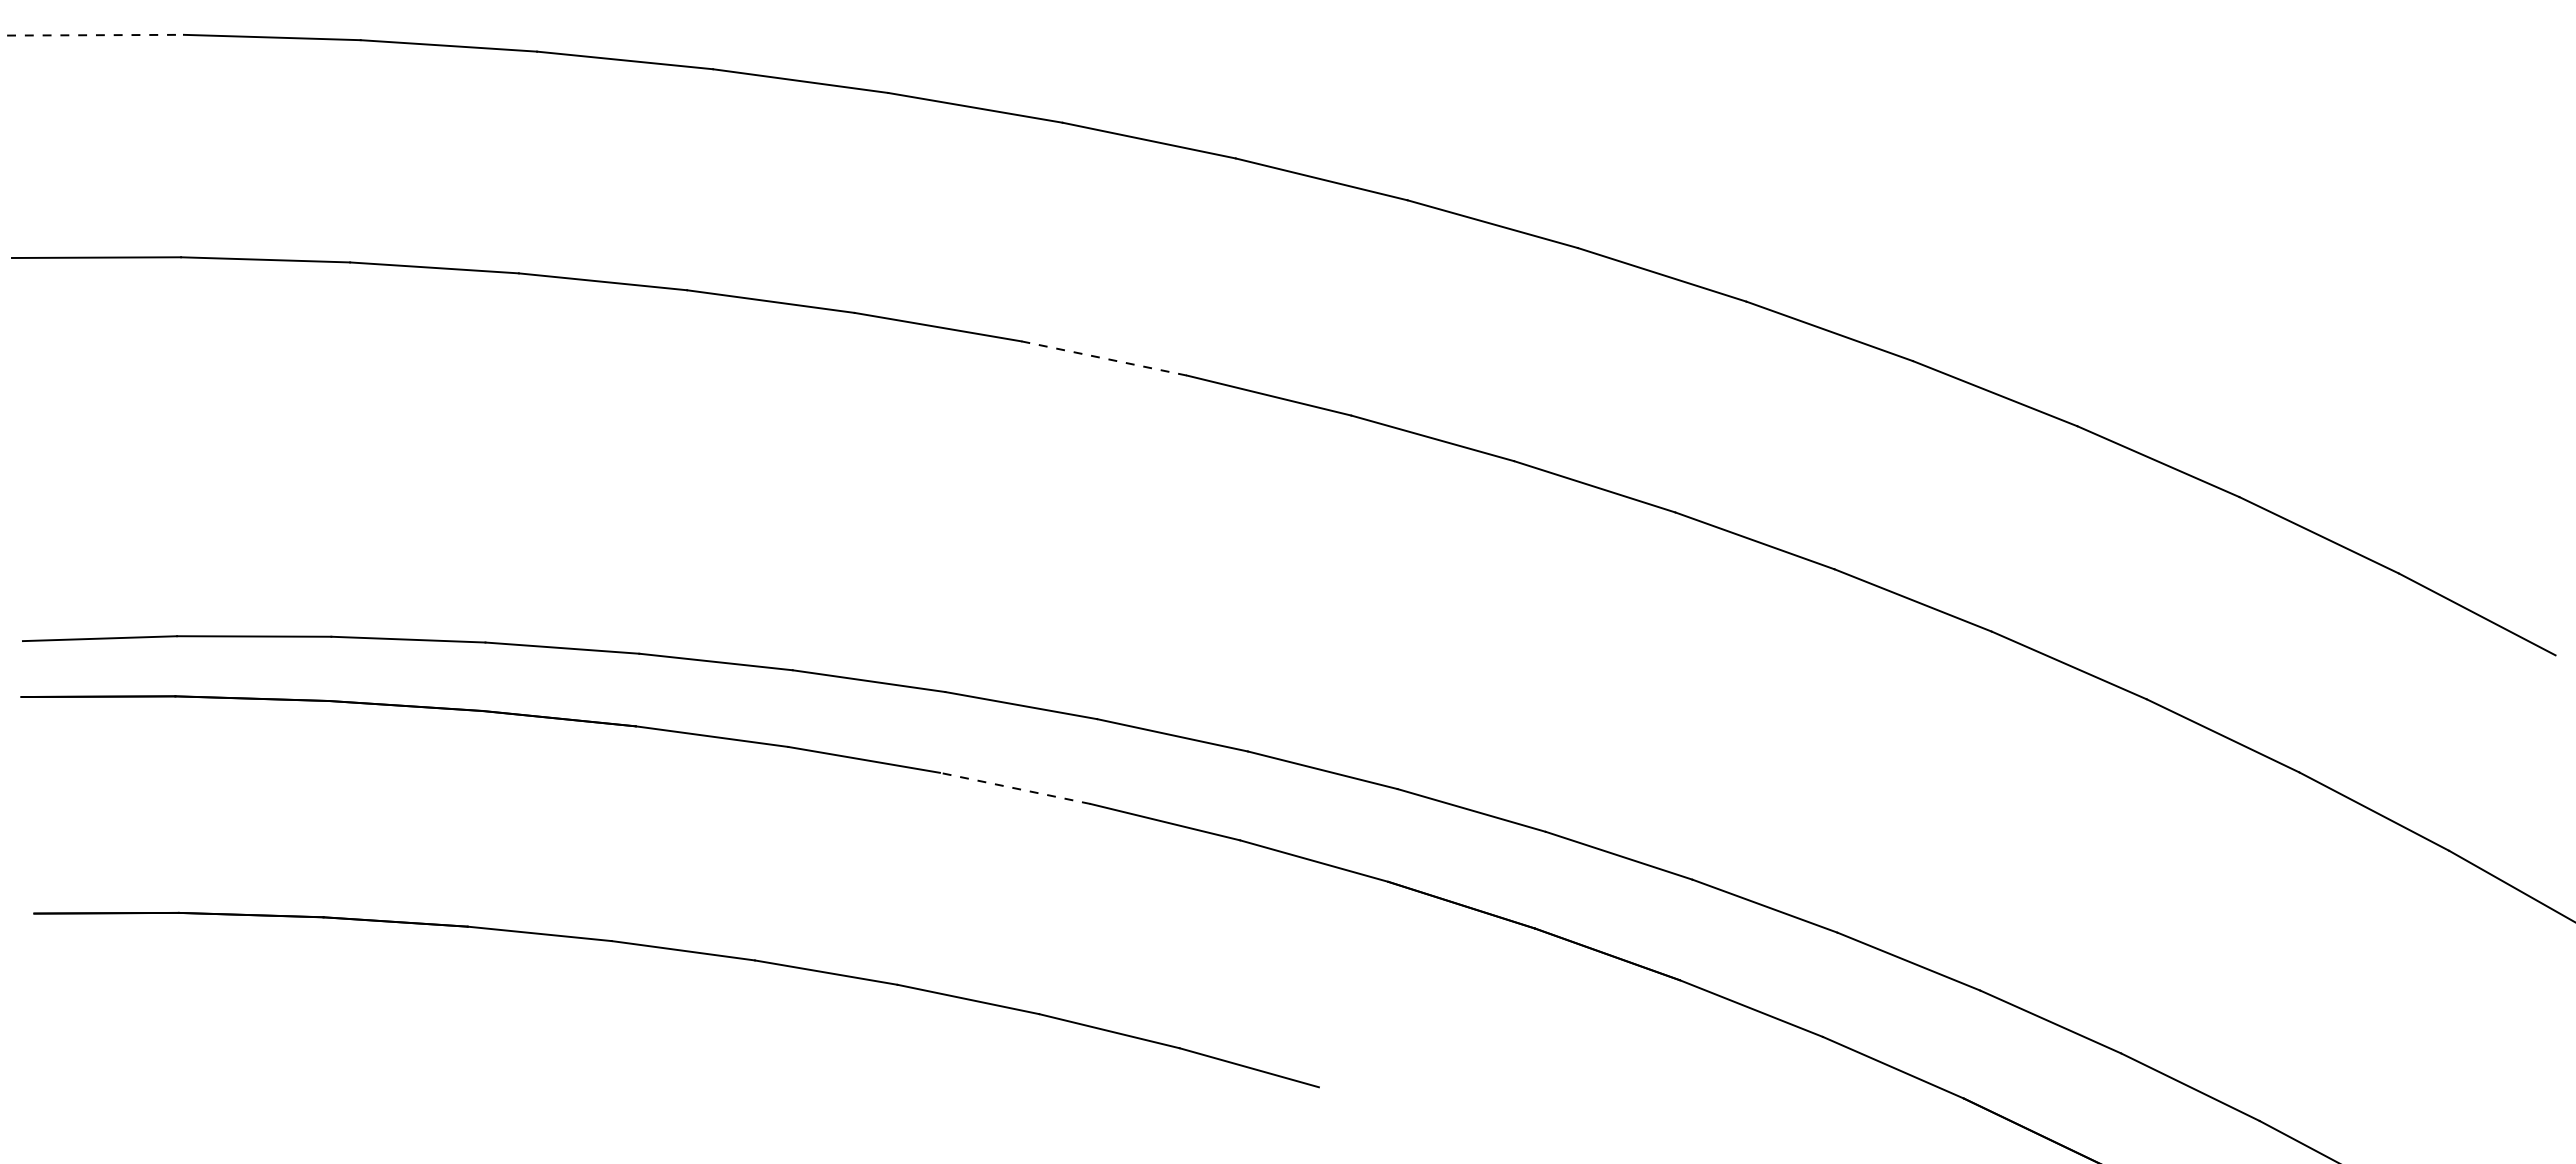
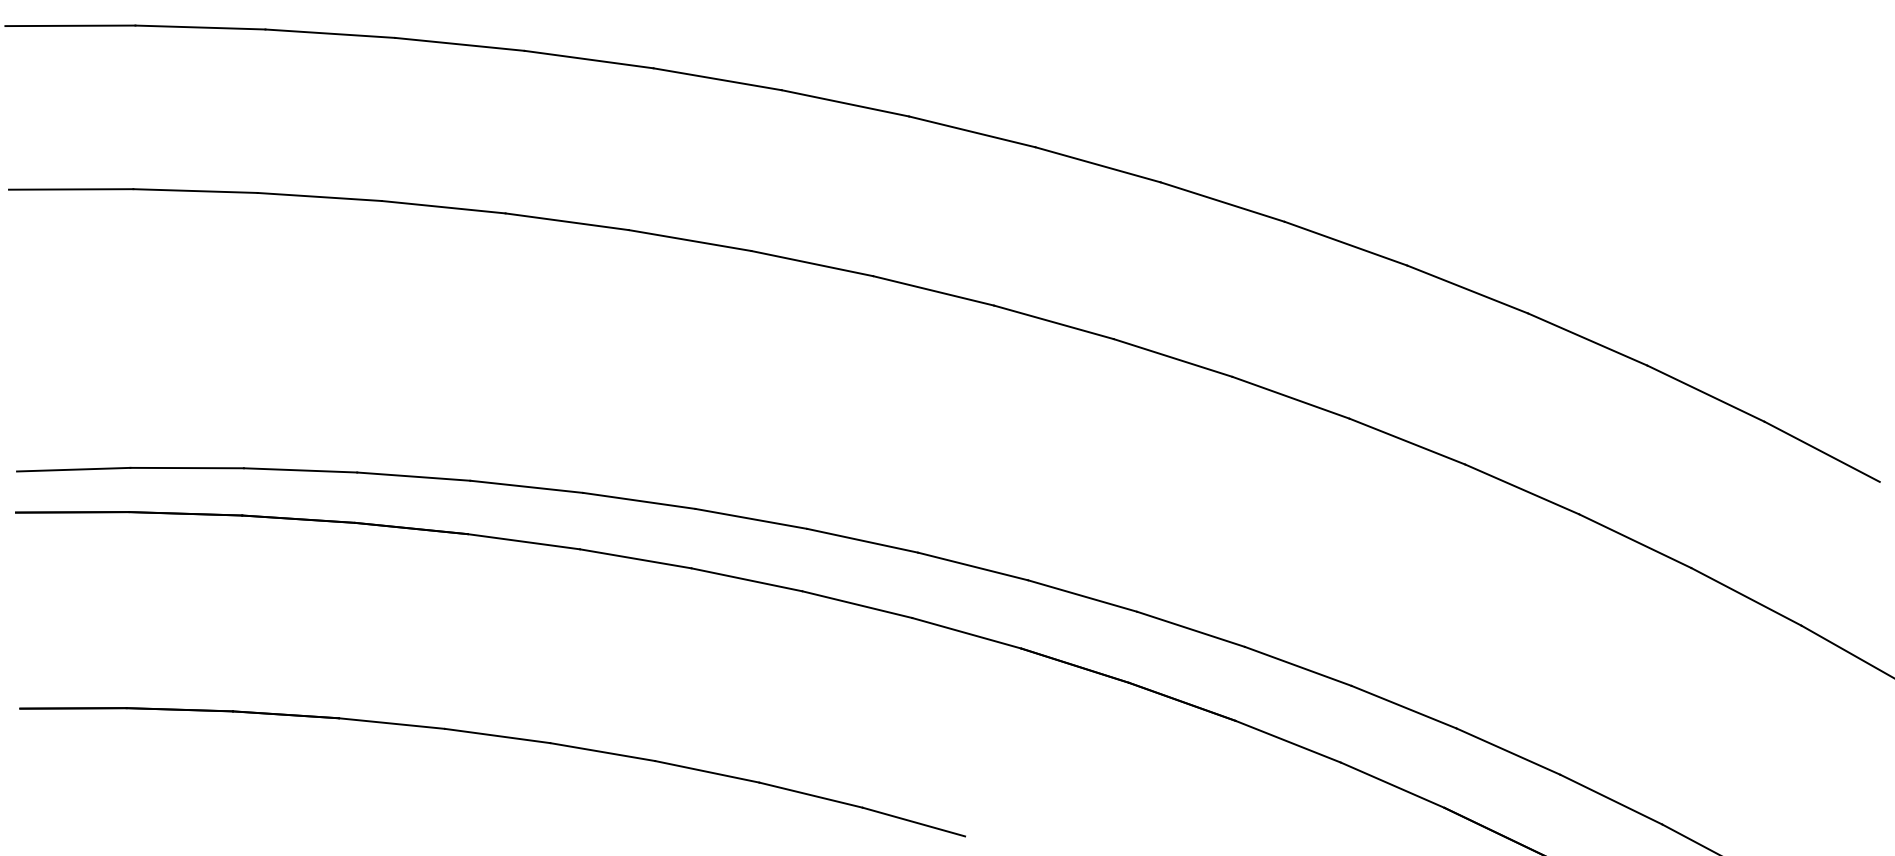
line: (96, 35) -> (71, 26), dashed -> solid
line: (1104, 358) -> (812, 263), dashed -> solid
line: (1015, 788) -> (747, 579), dashed -> solid
part: (686, 952) -> (499, 737), moved

